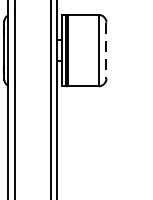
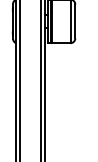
line: (106, 50) -> (75, 21), dashed -> solid

